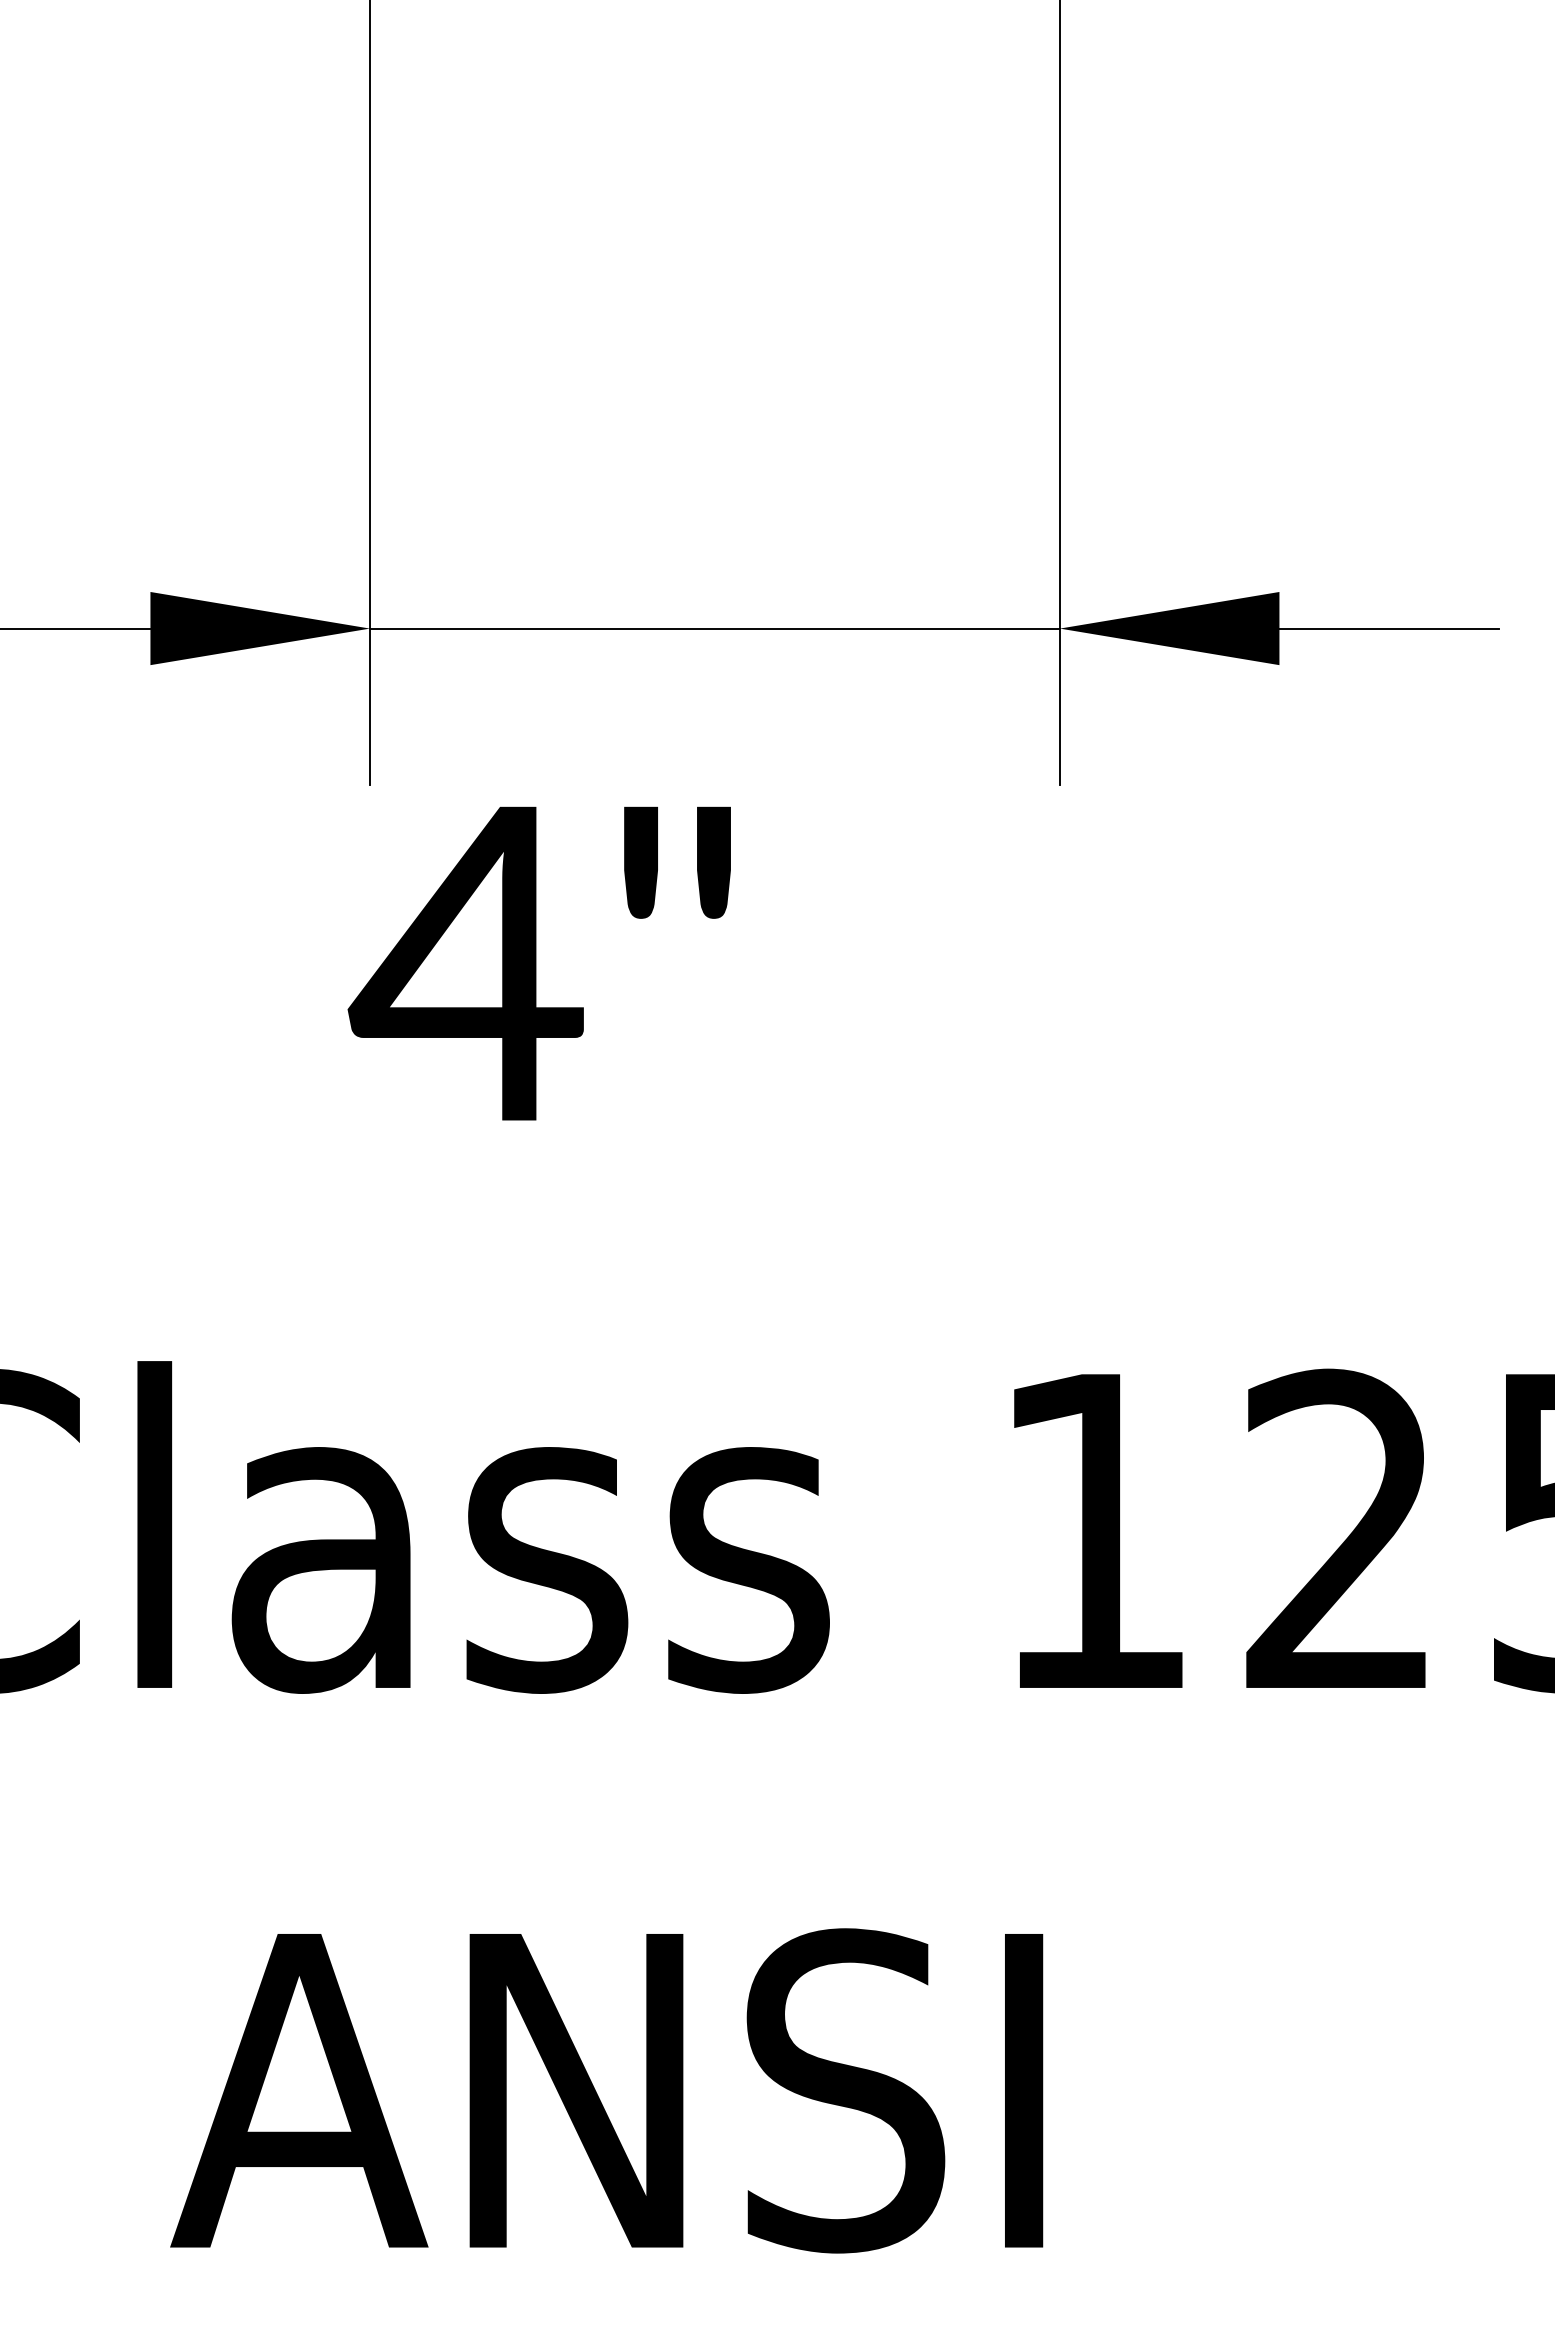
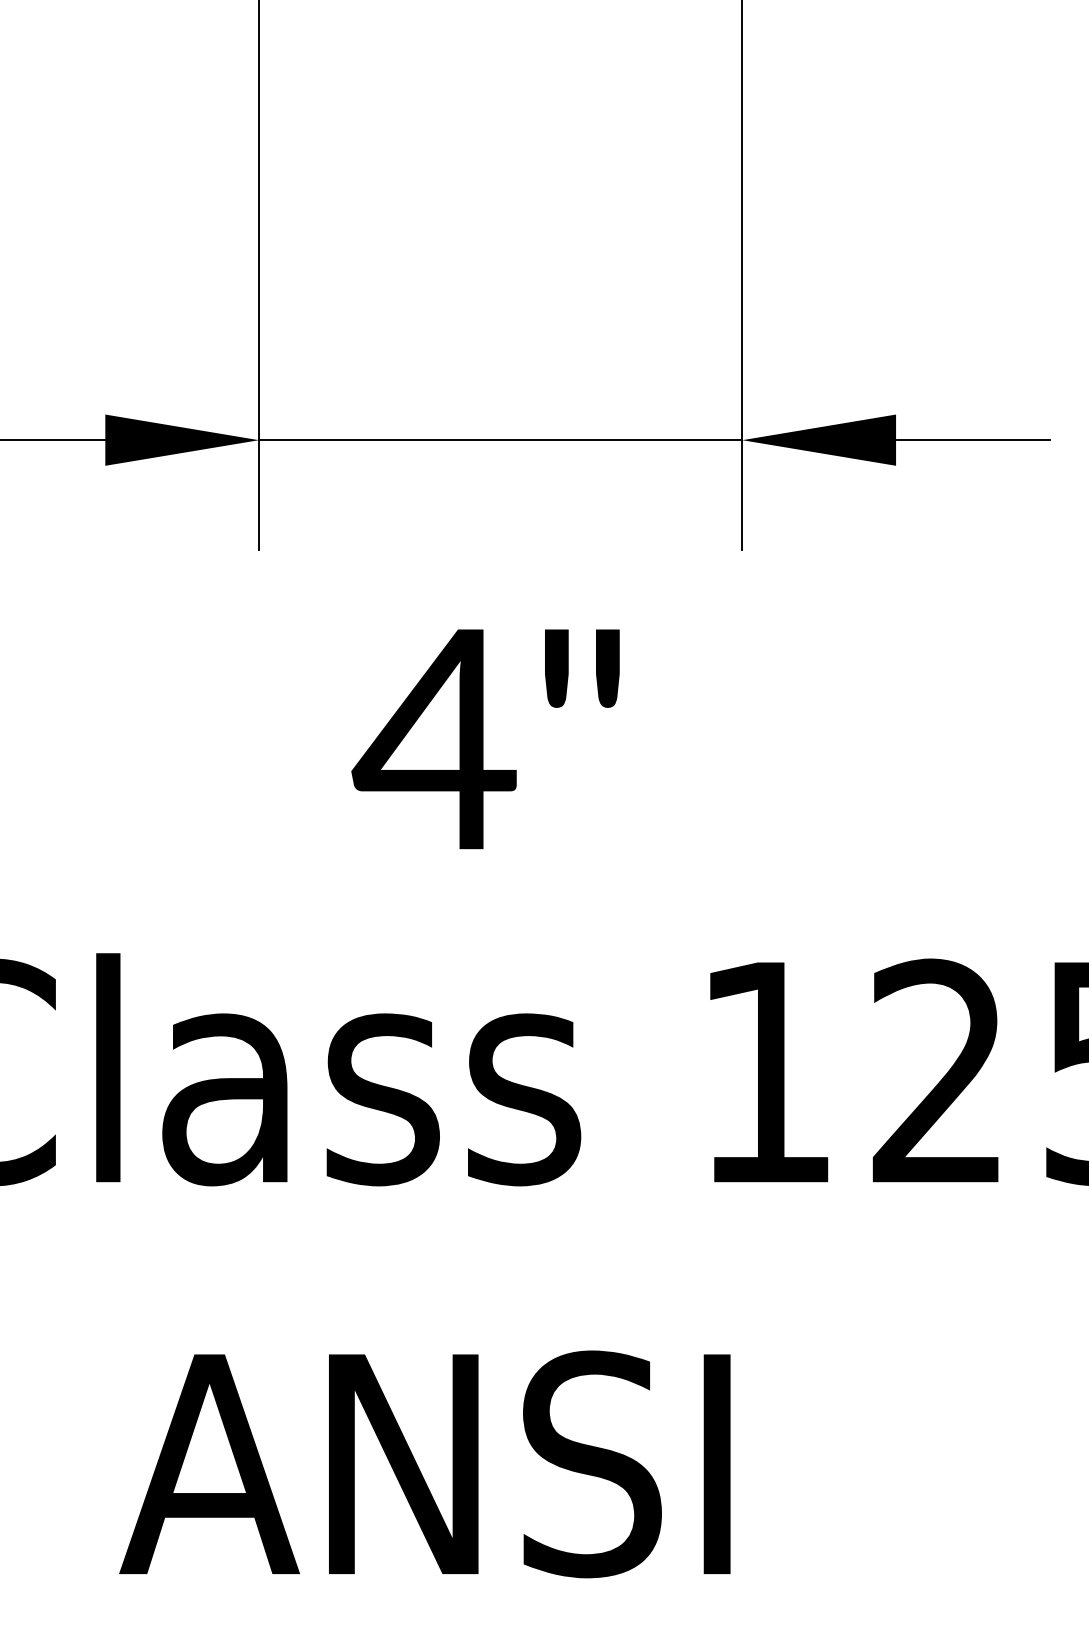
text: (538, 963) -> (484, 739), moved

